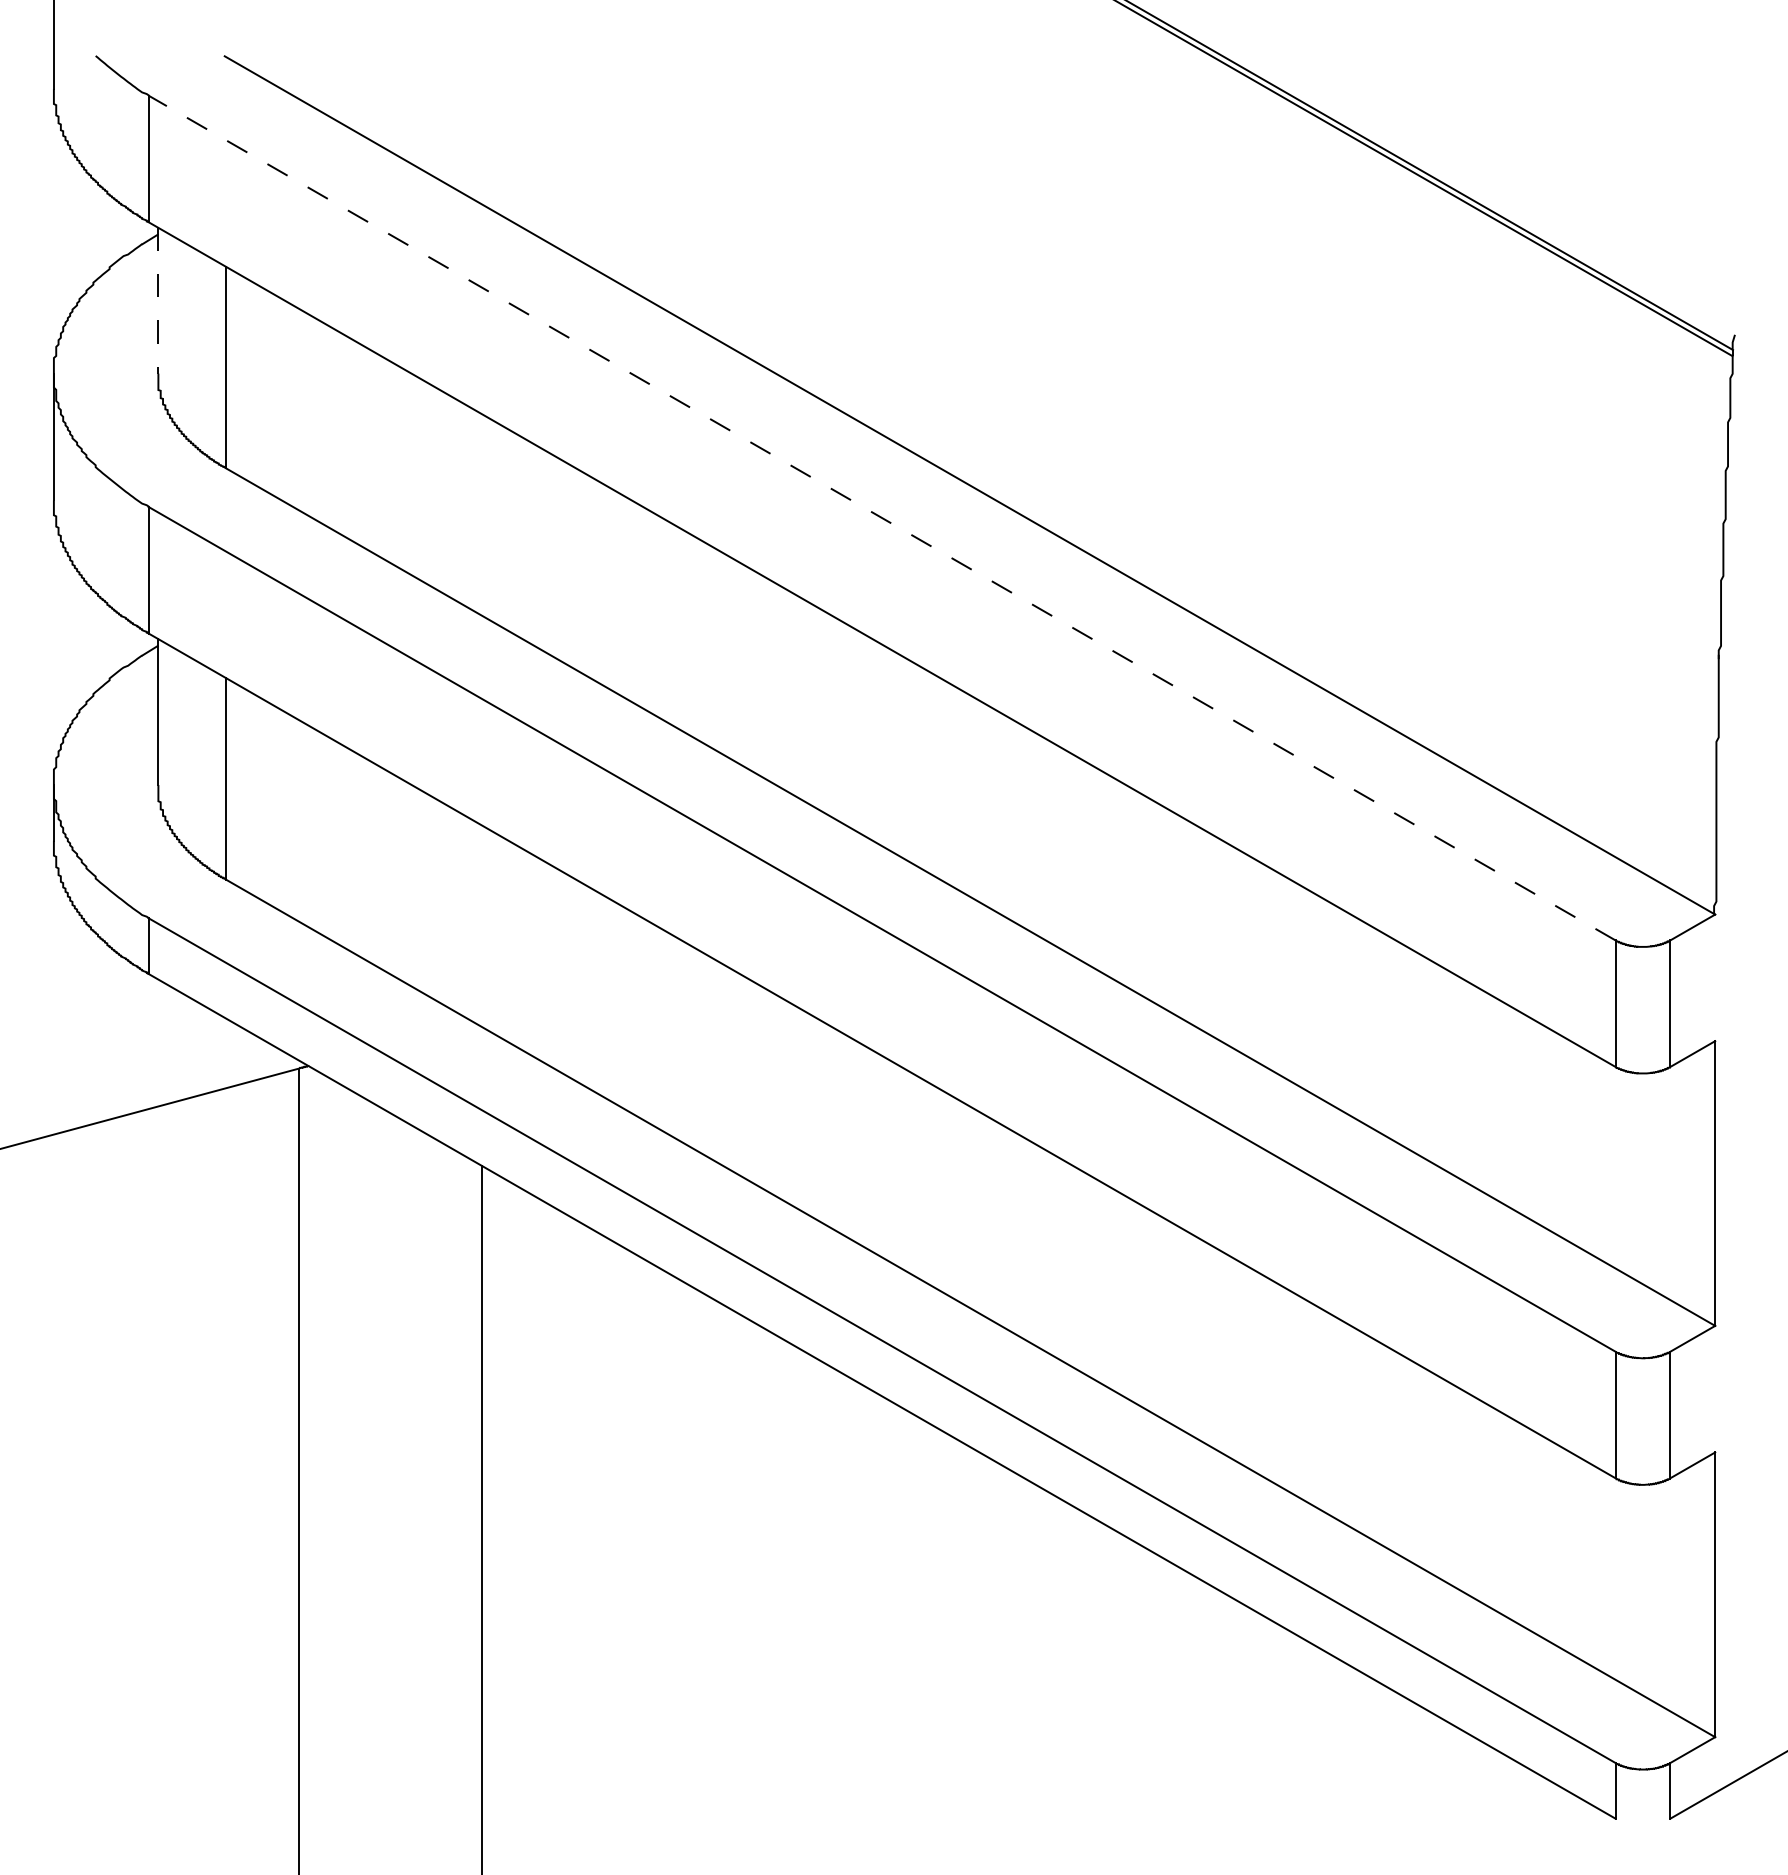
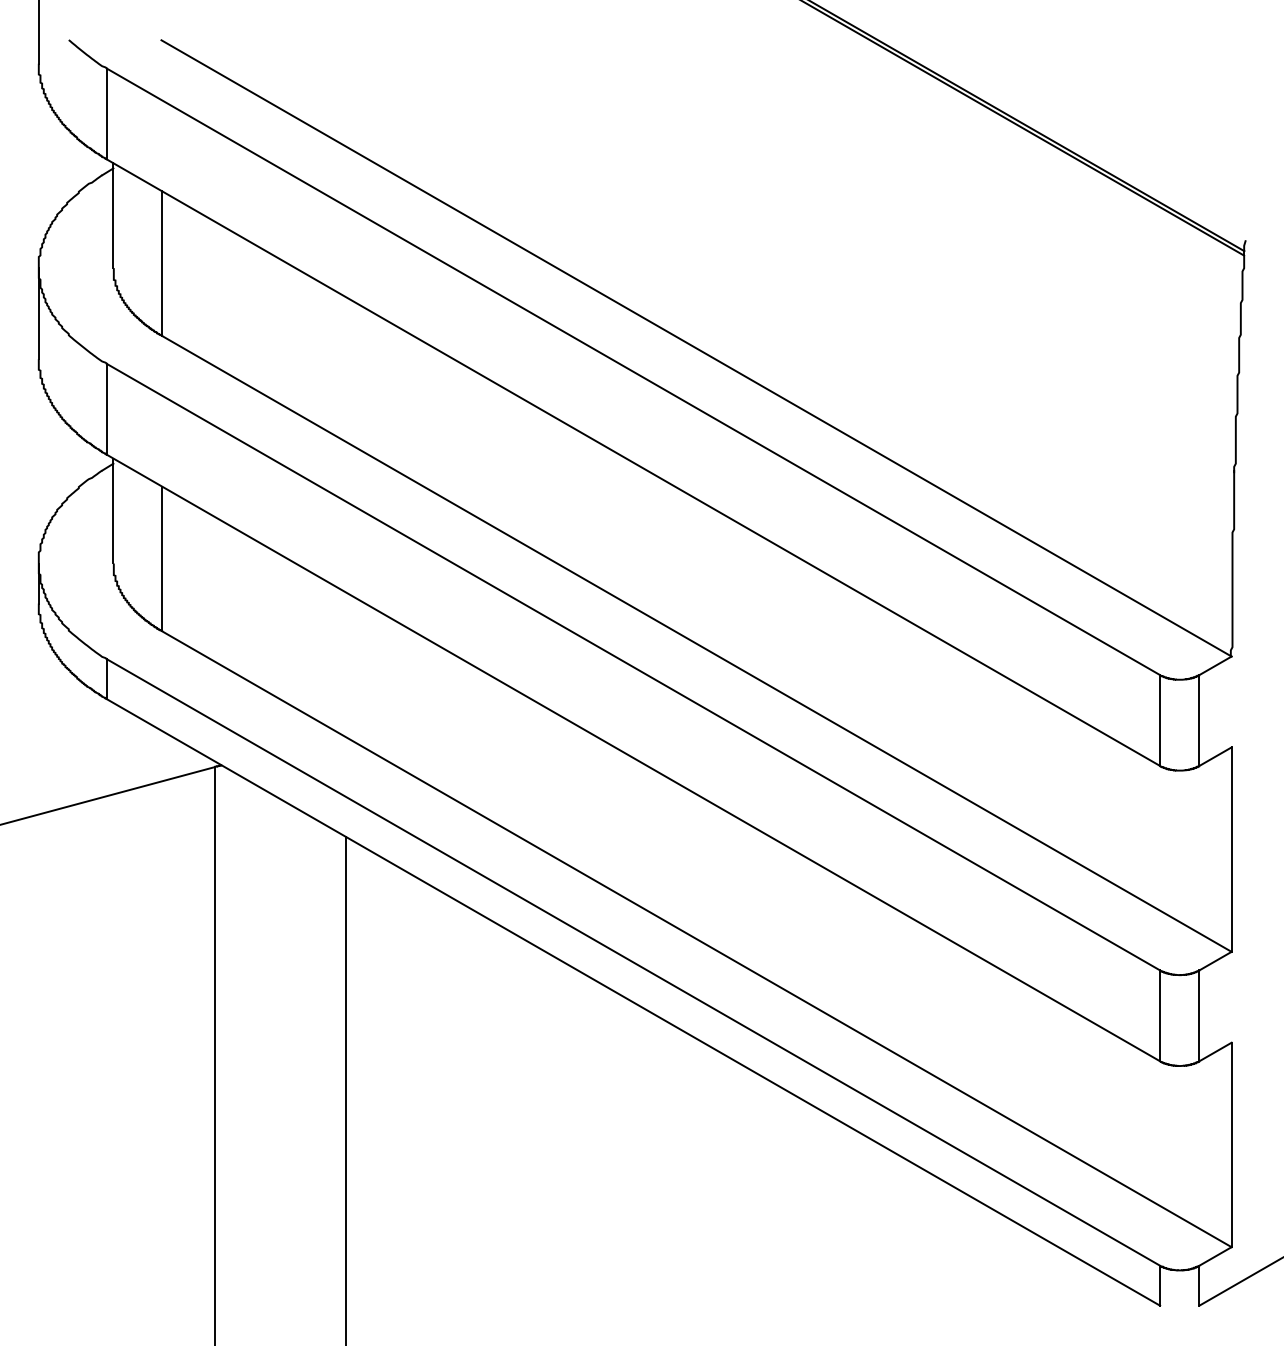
line: (157, 301) -> (113, 216), dashed -> solid
line: (881, 517) -> (633, 371), dashed -> solid

